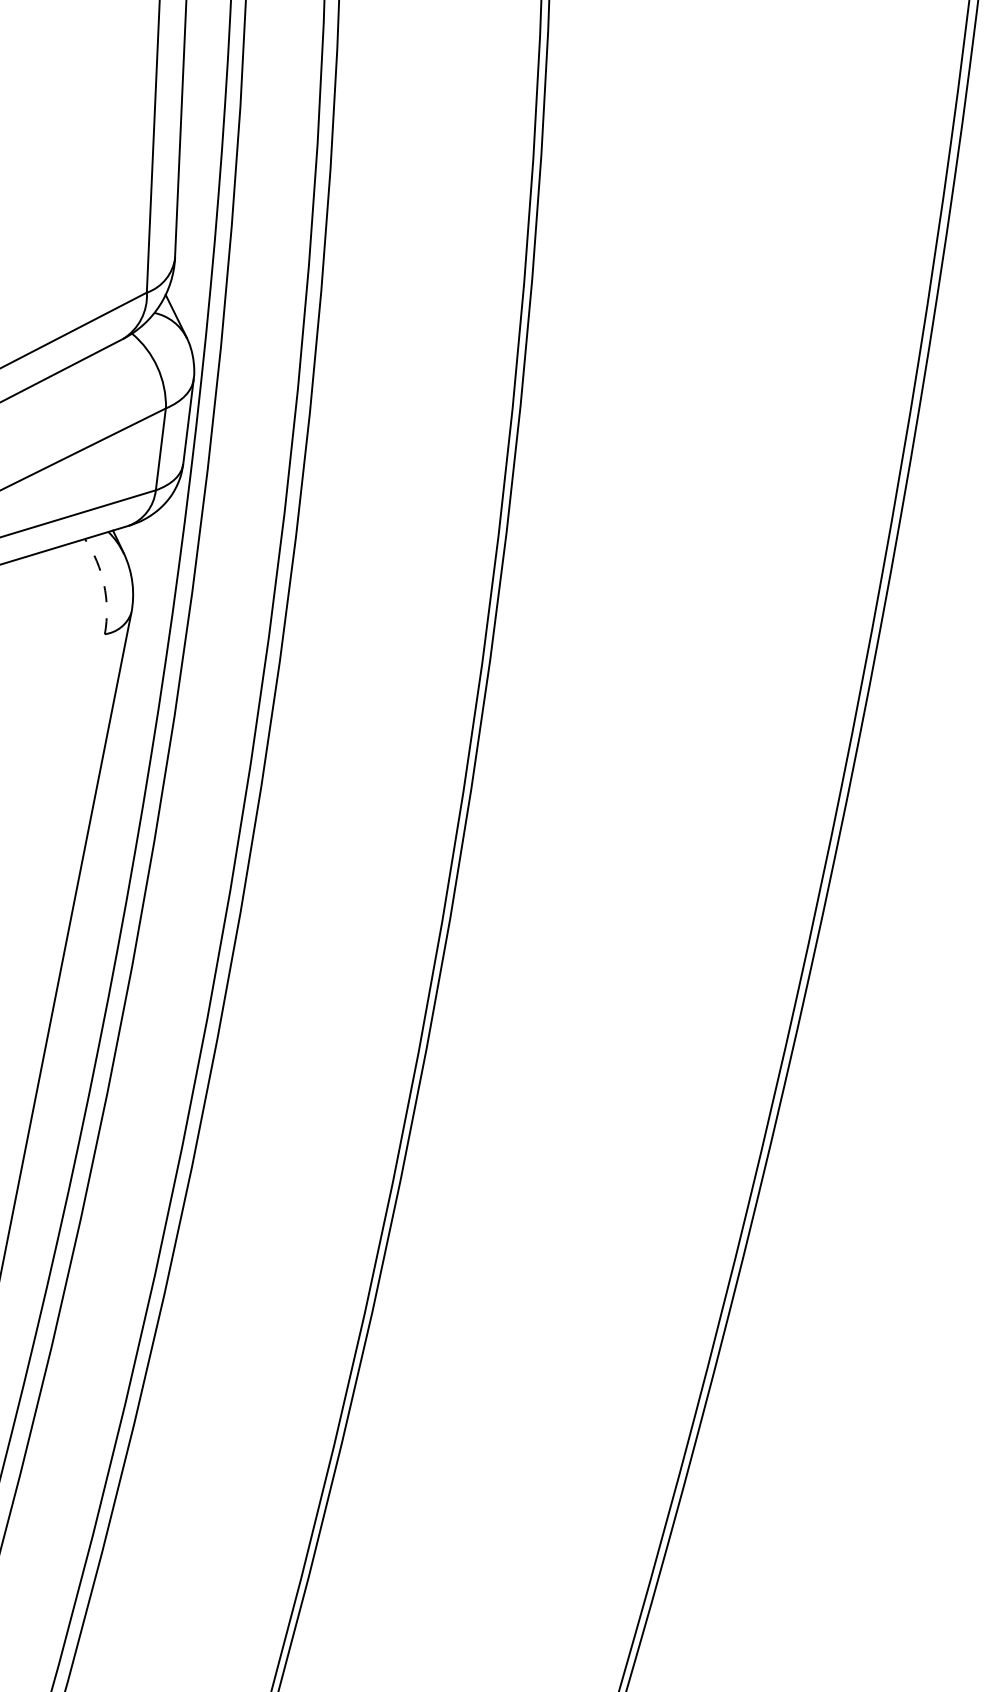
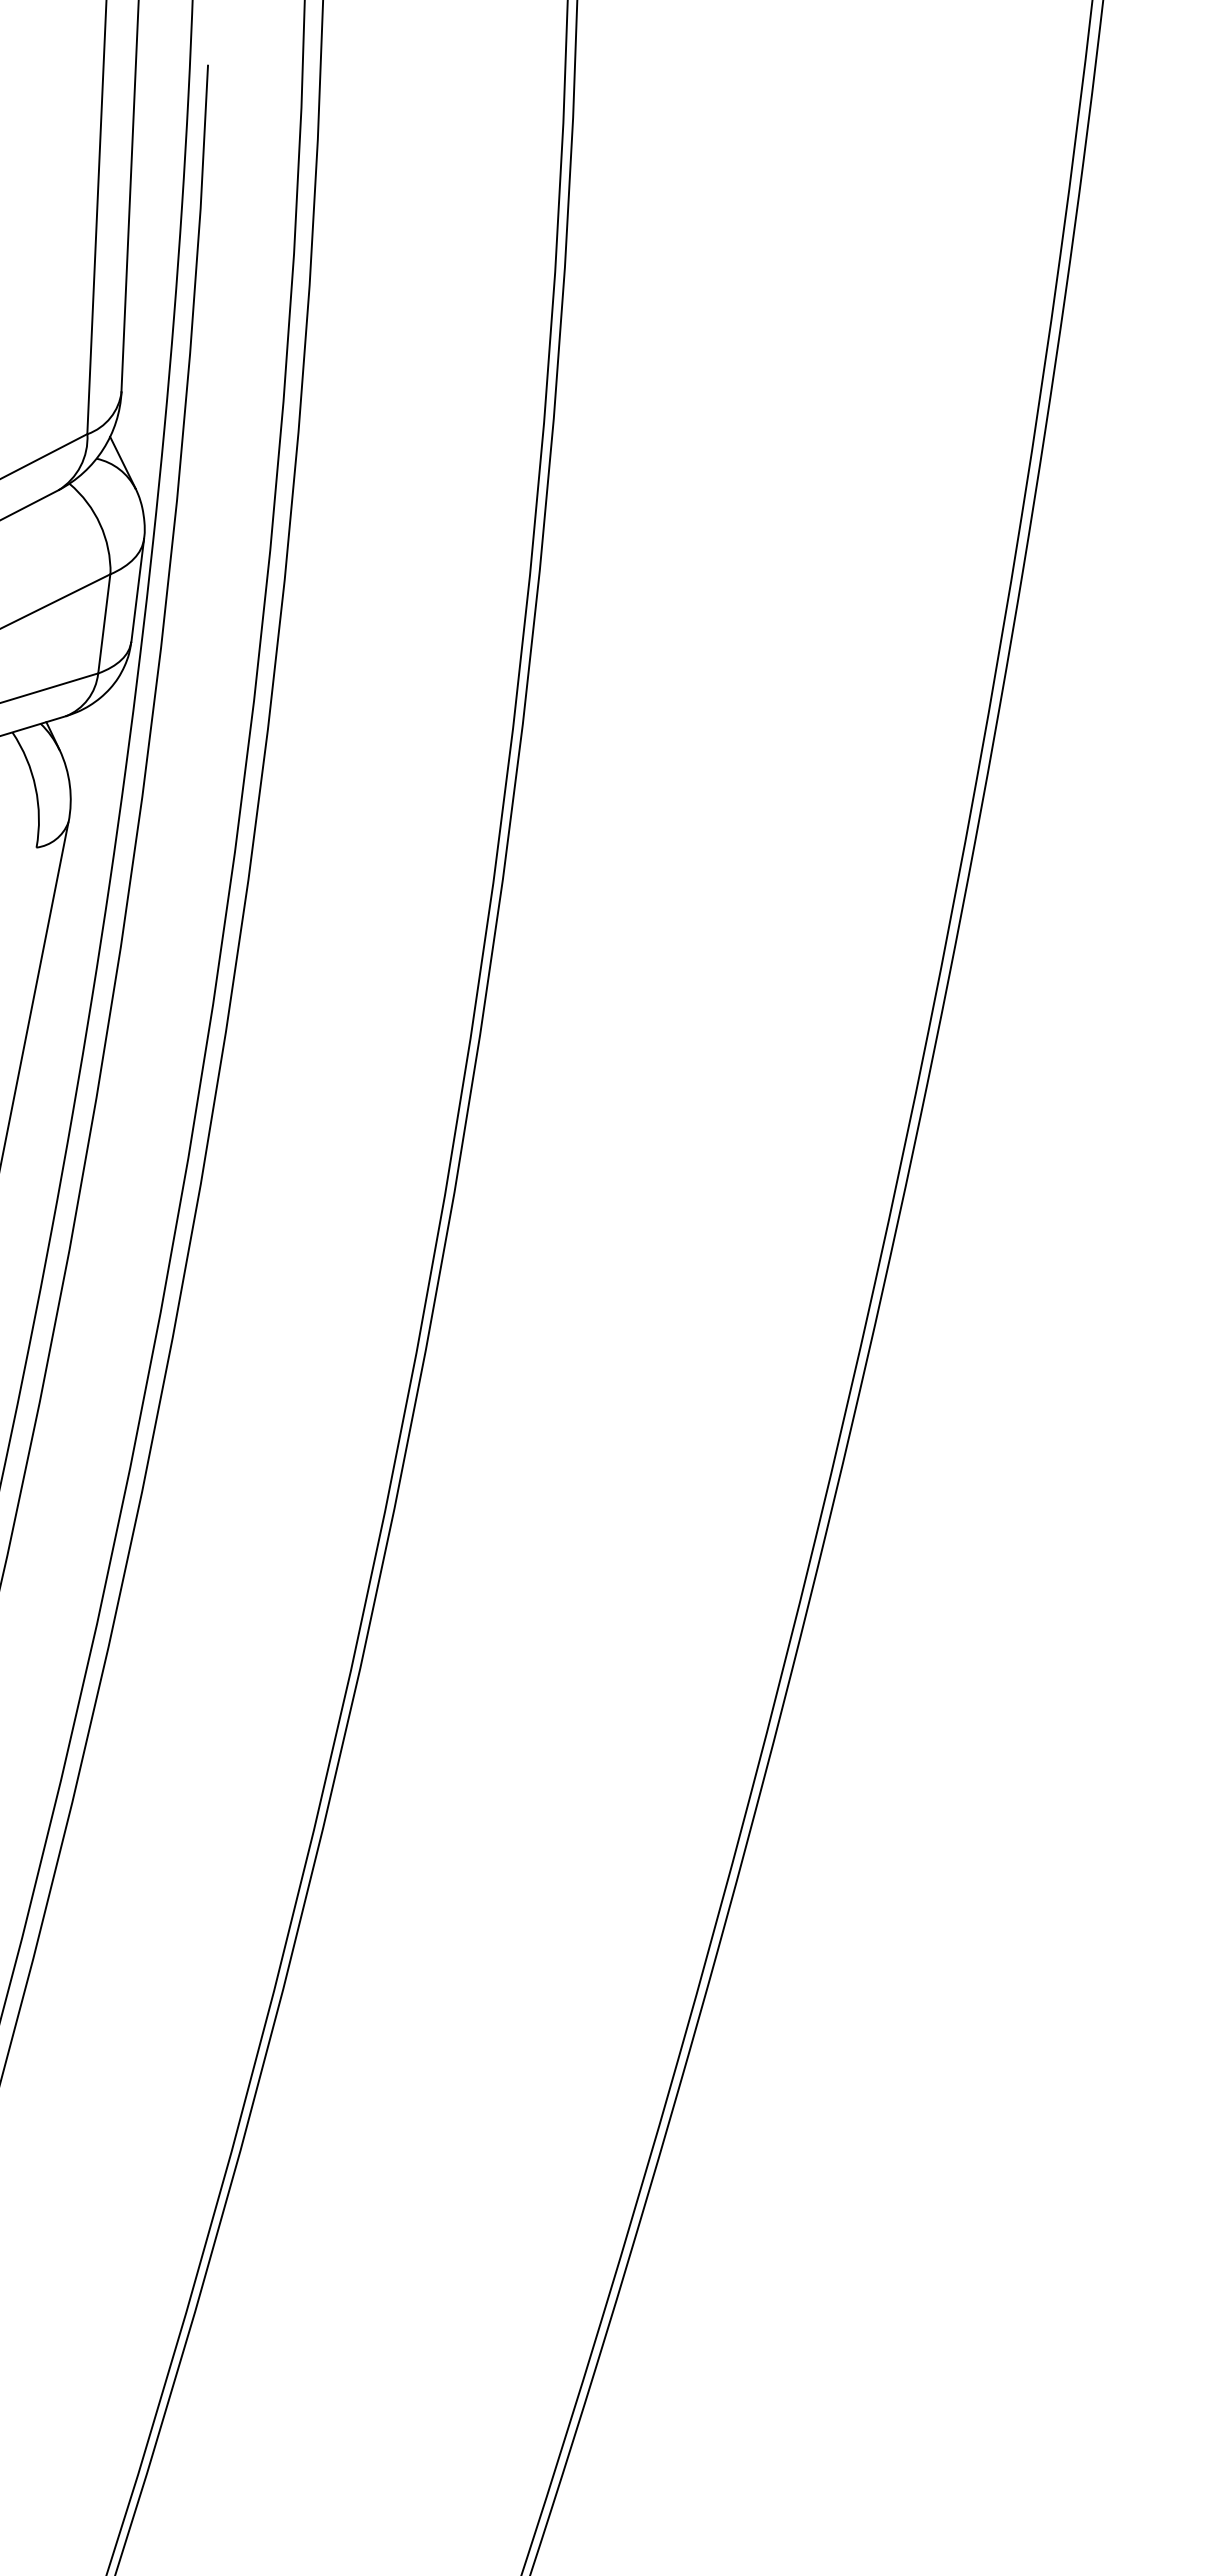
arc: (104, 584) -> (35, 787), dashed -> solid

